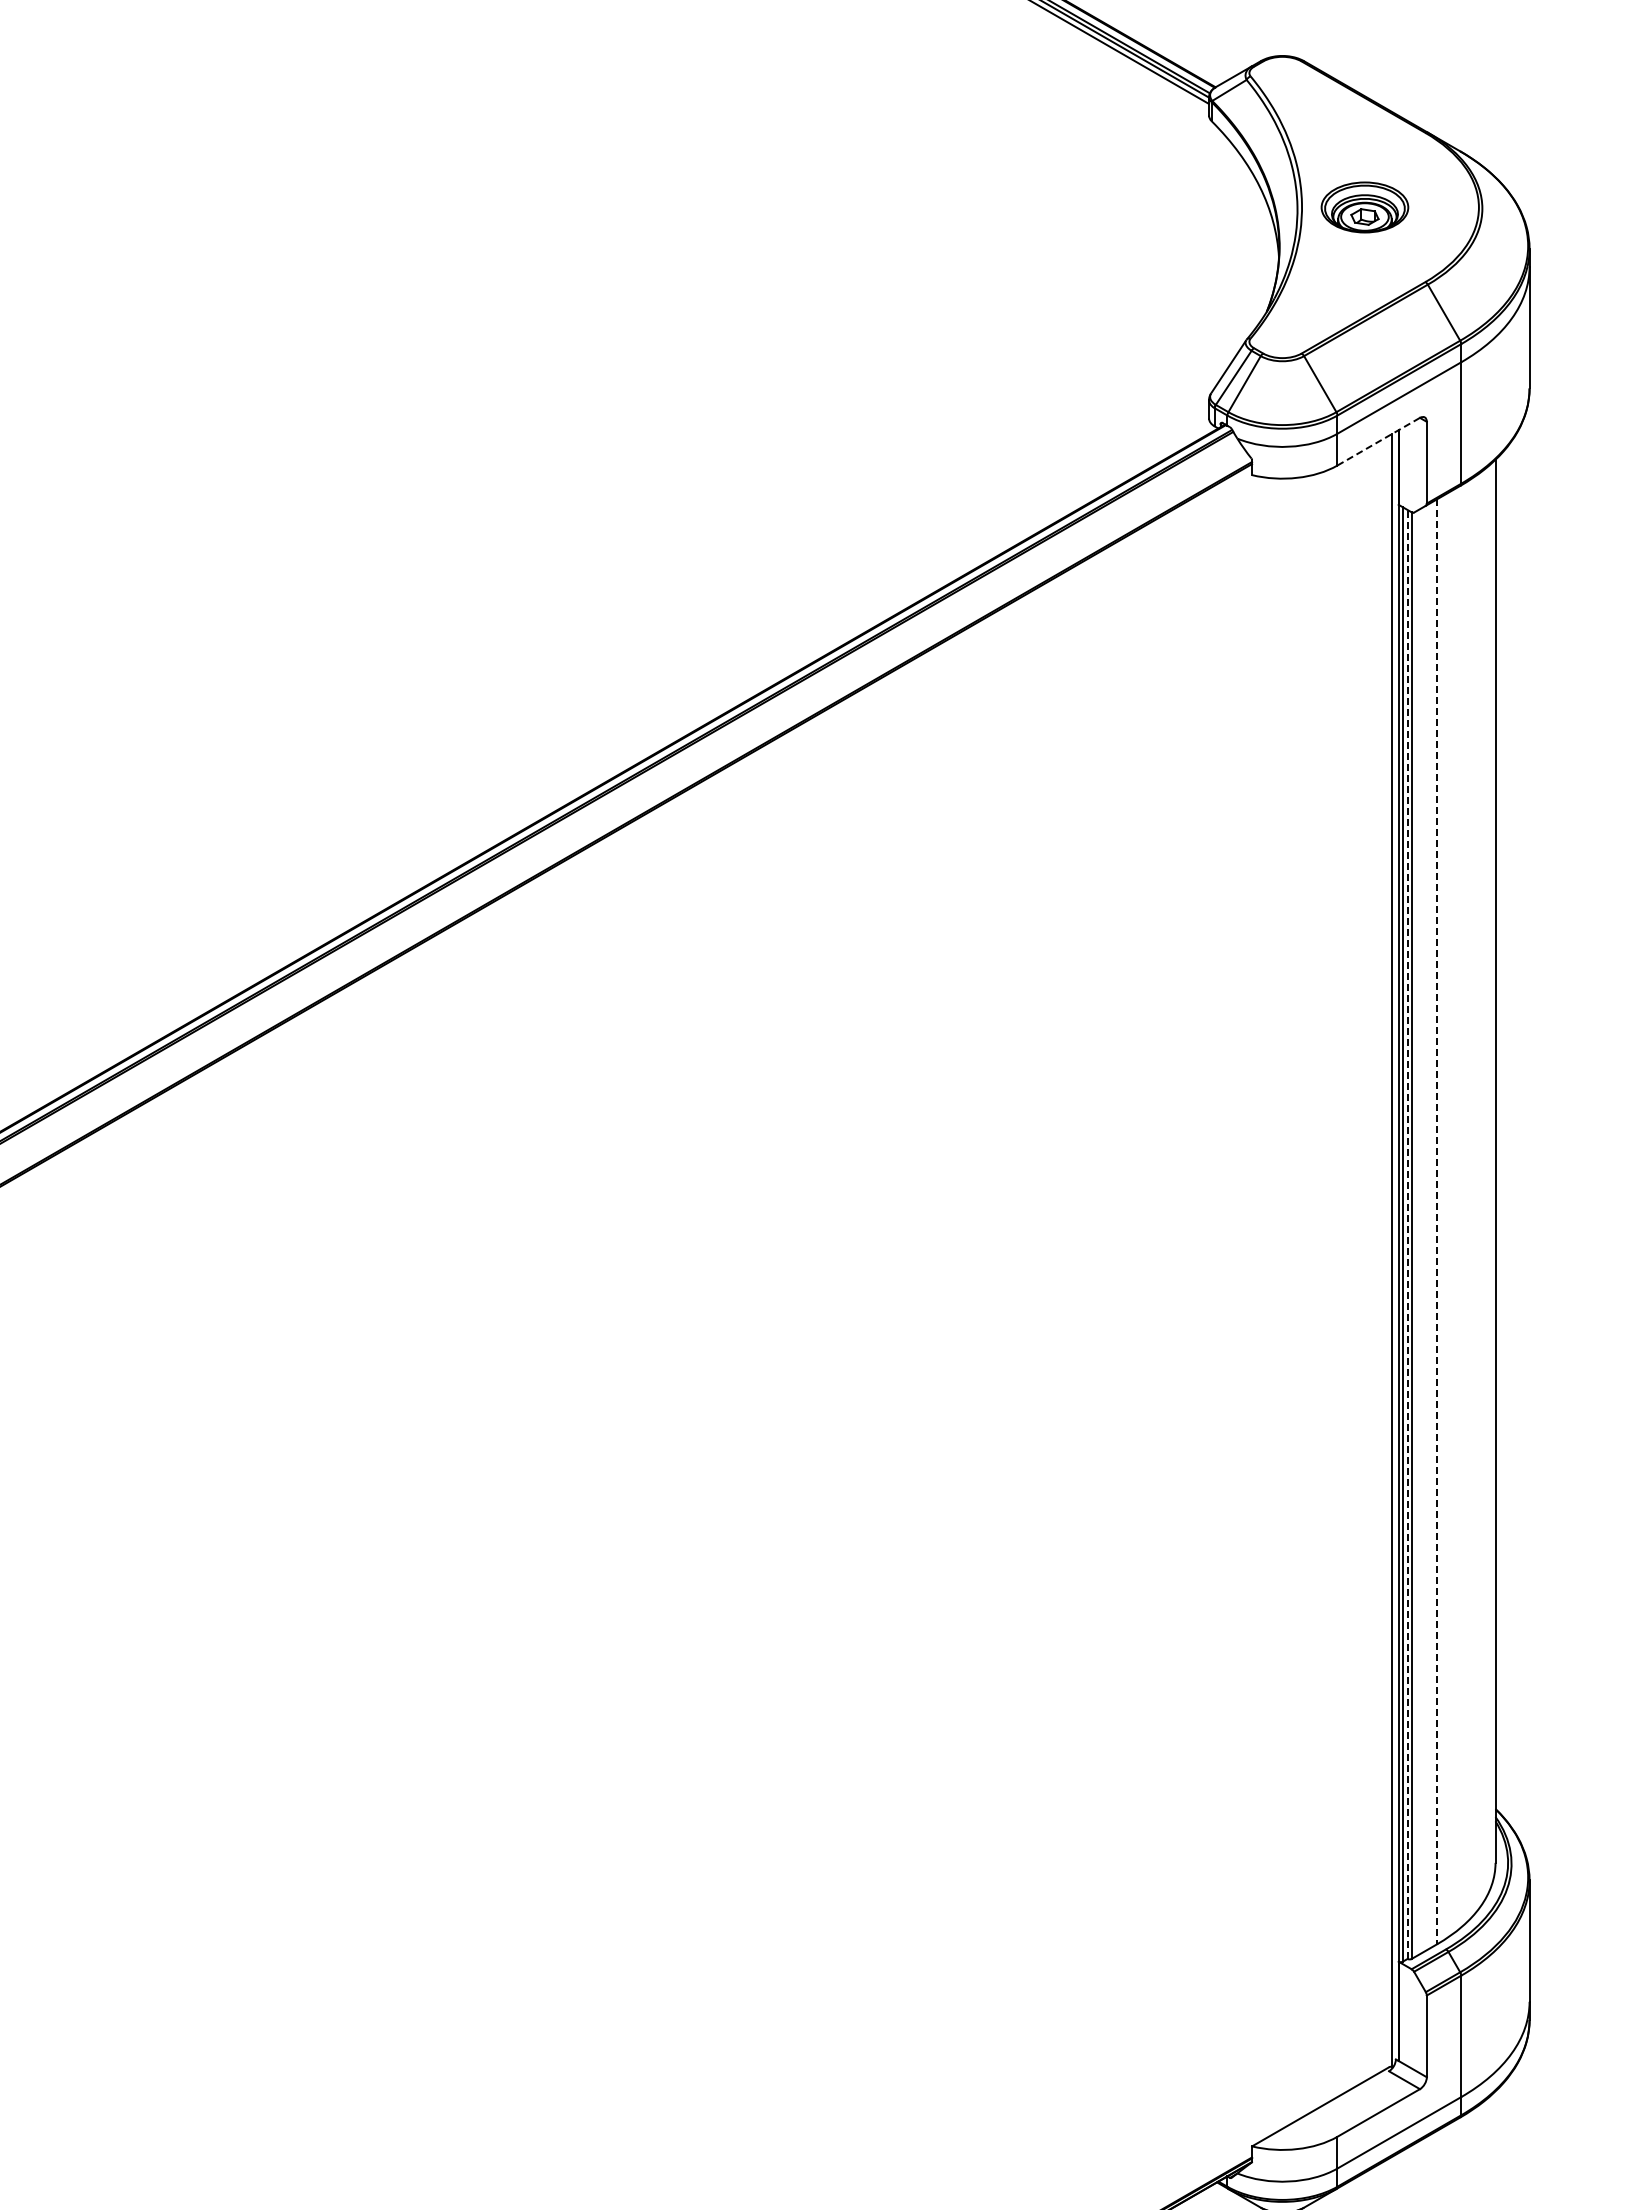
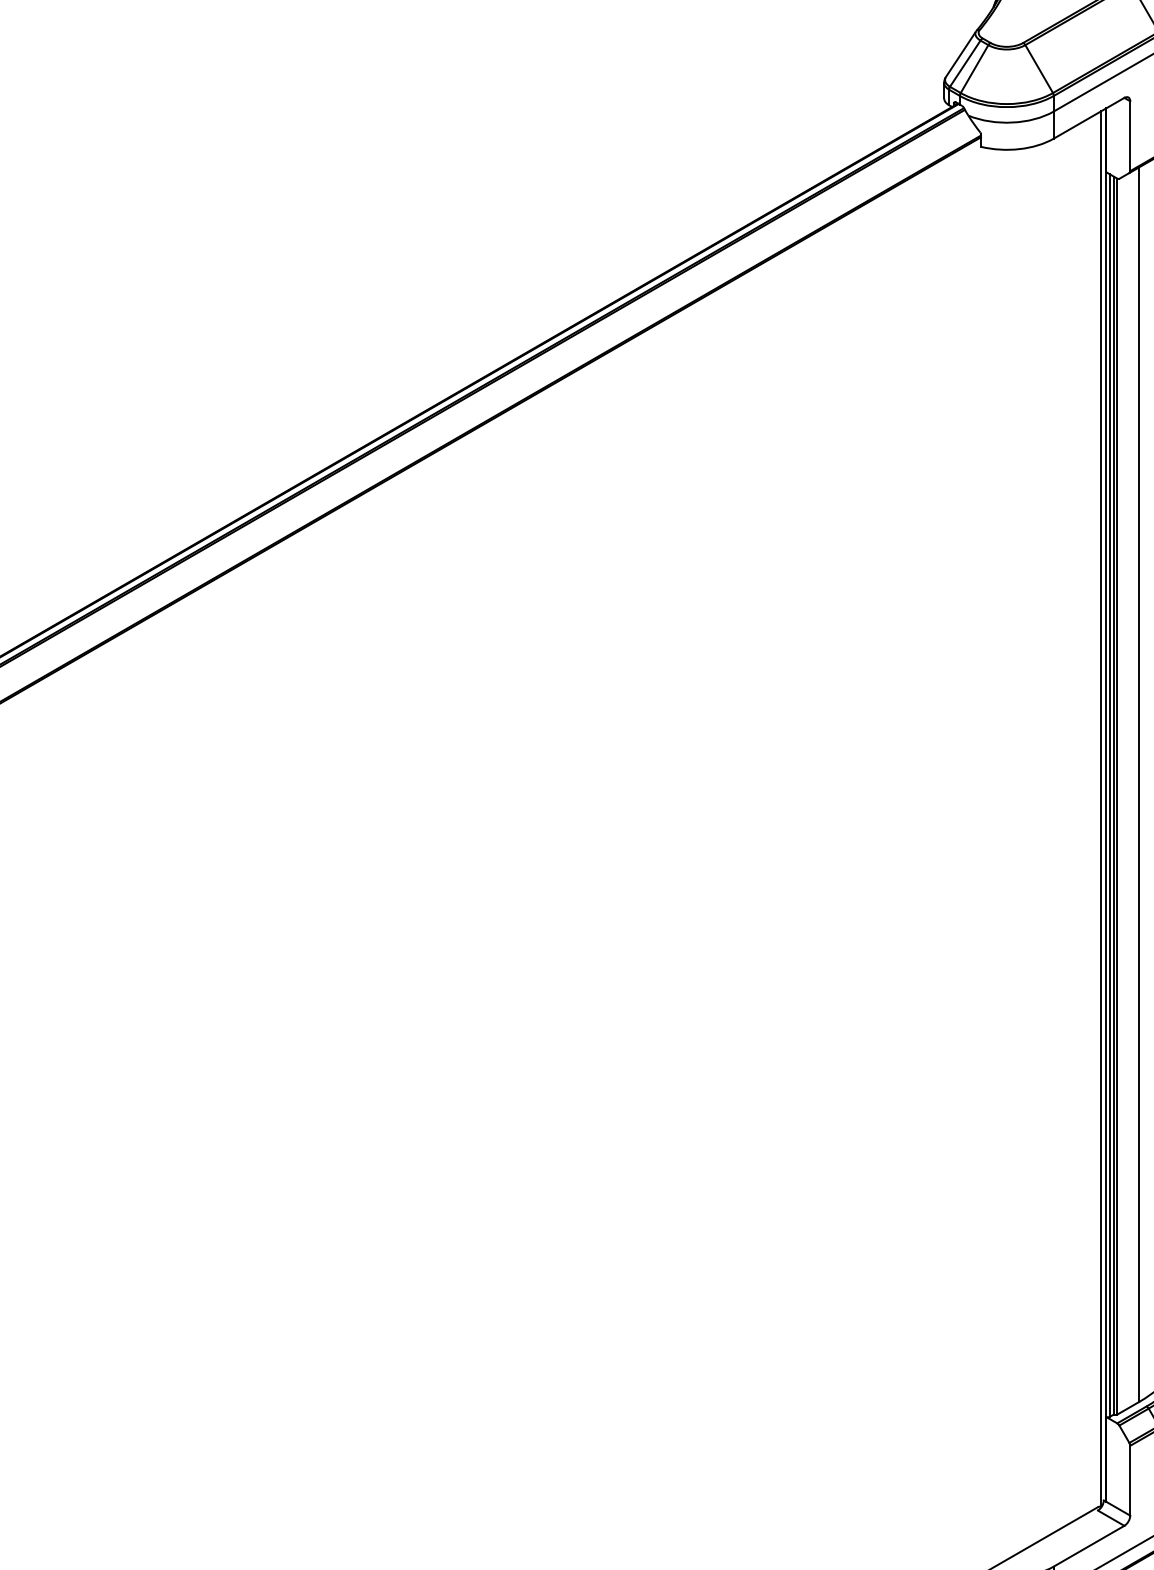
line: (1378, 441) -> (1088, 118), dashed -> solid
line: (1437, 1222) -> (1139, 785), dashed -> solid
line: (1407, 1233) -> (1113, 794), dashed -> solid

